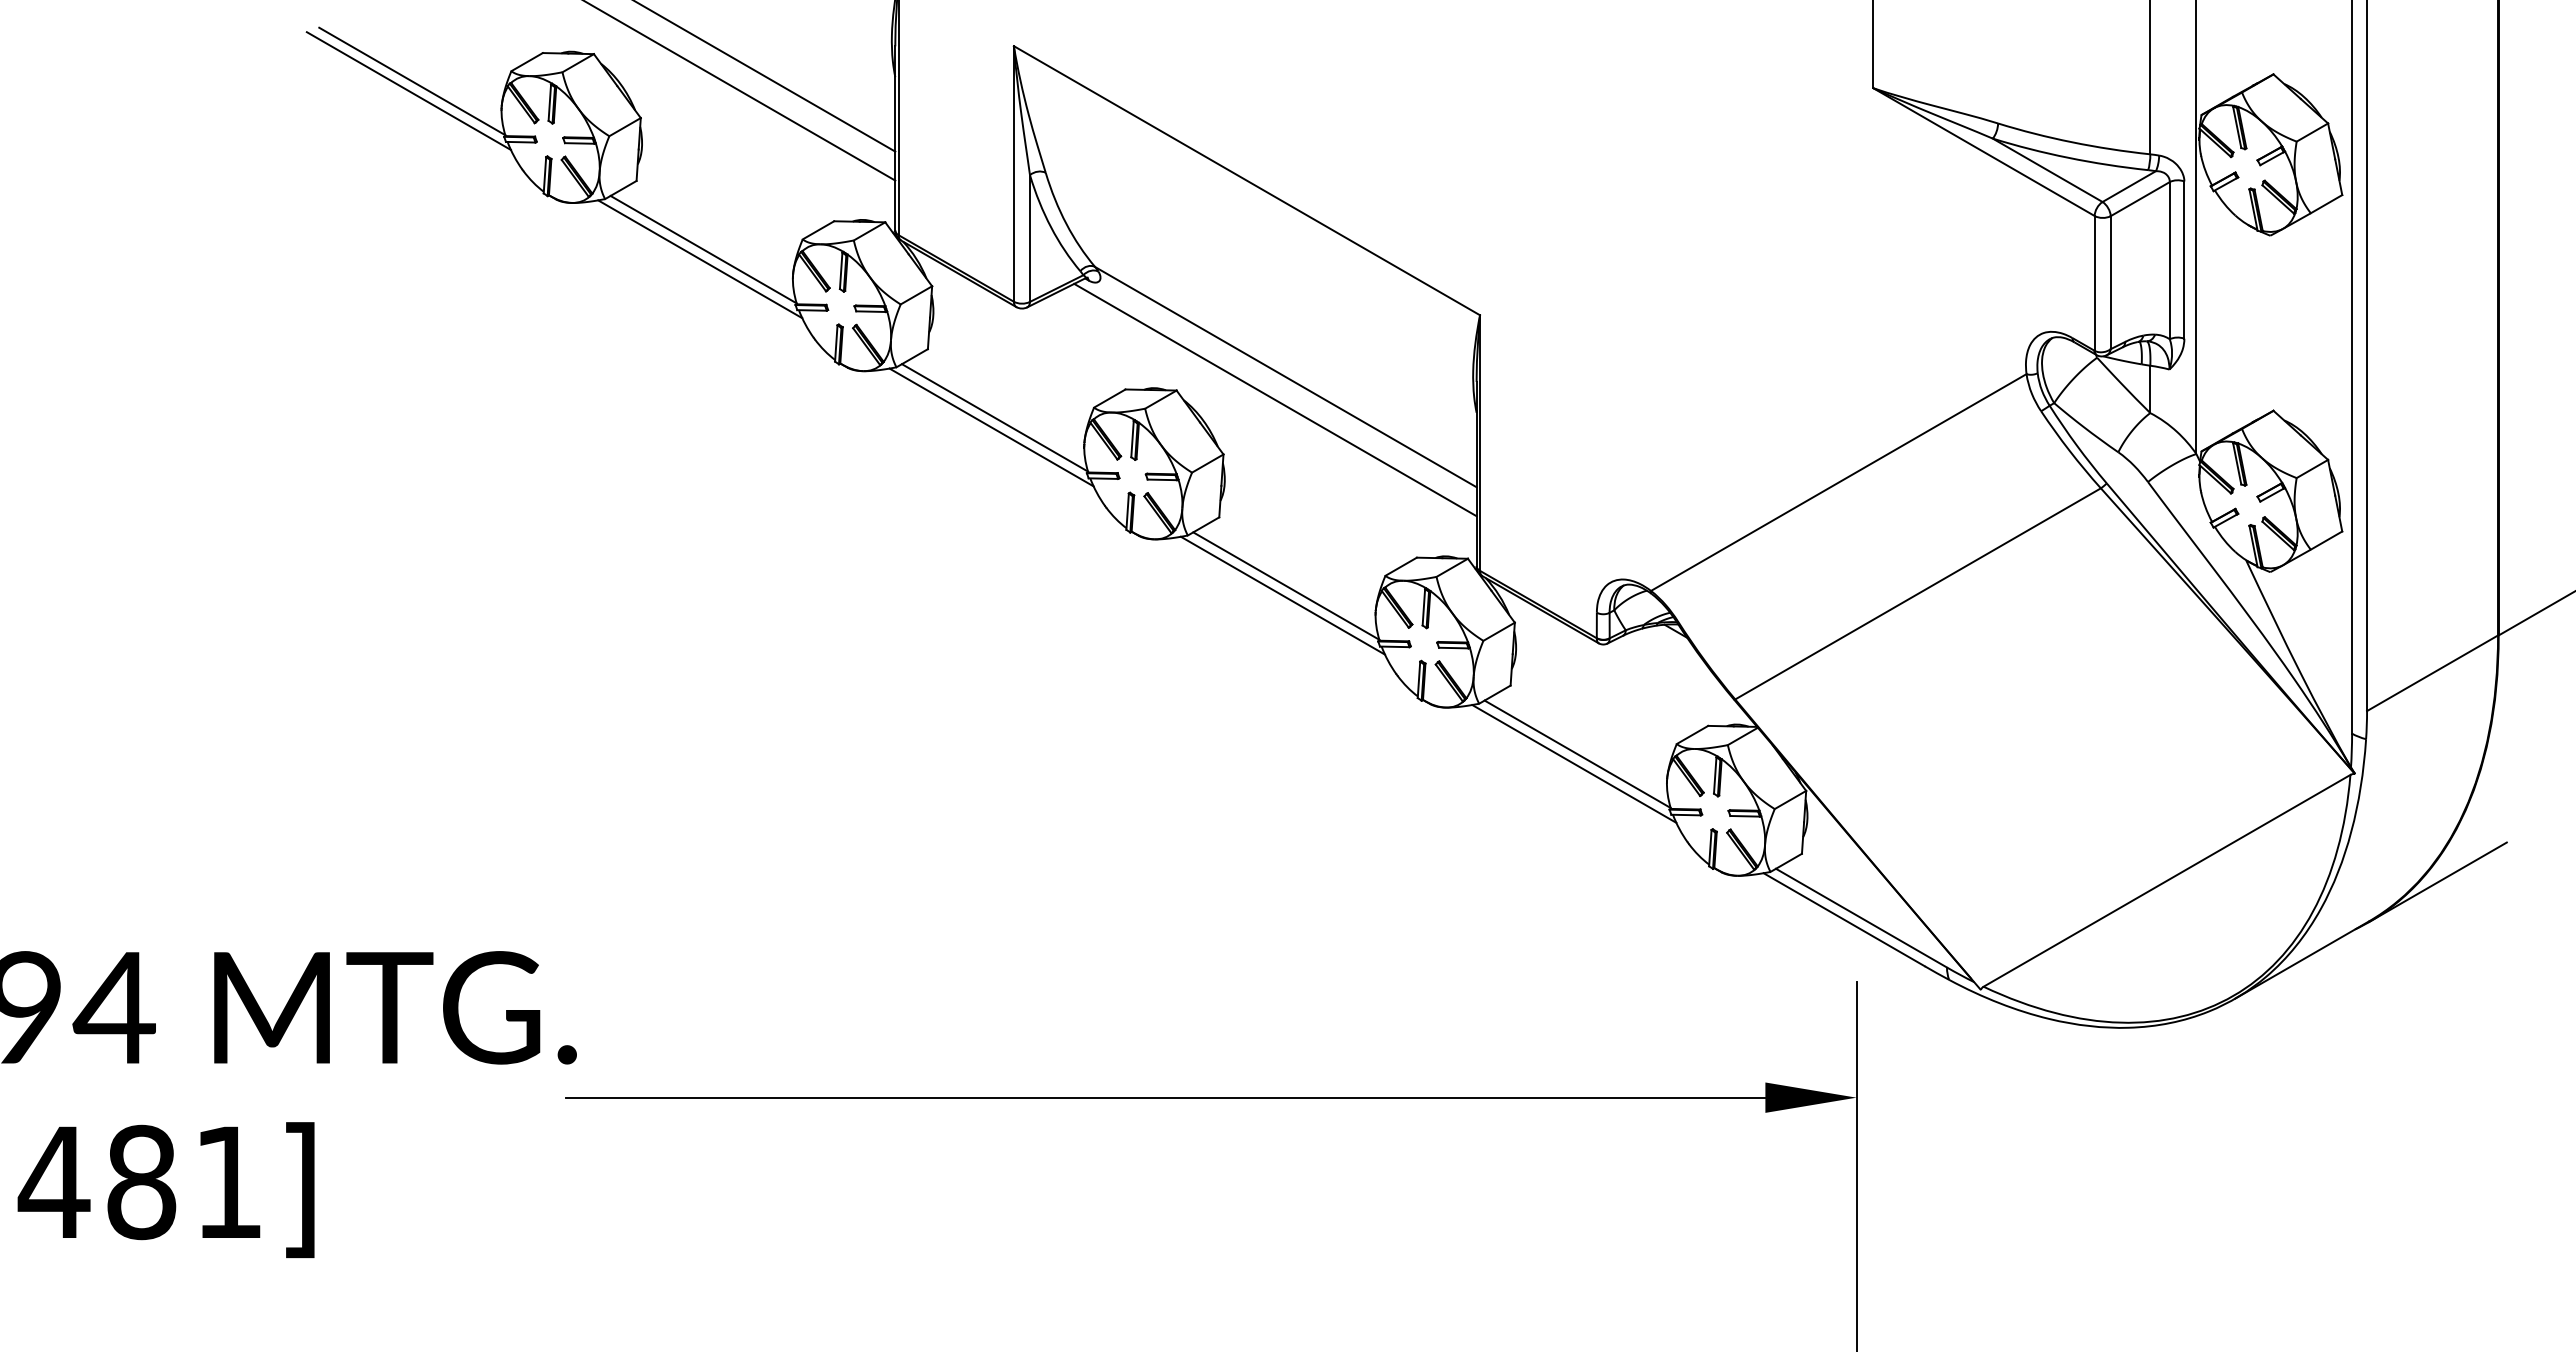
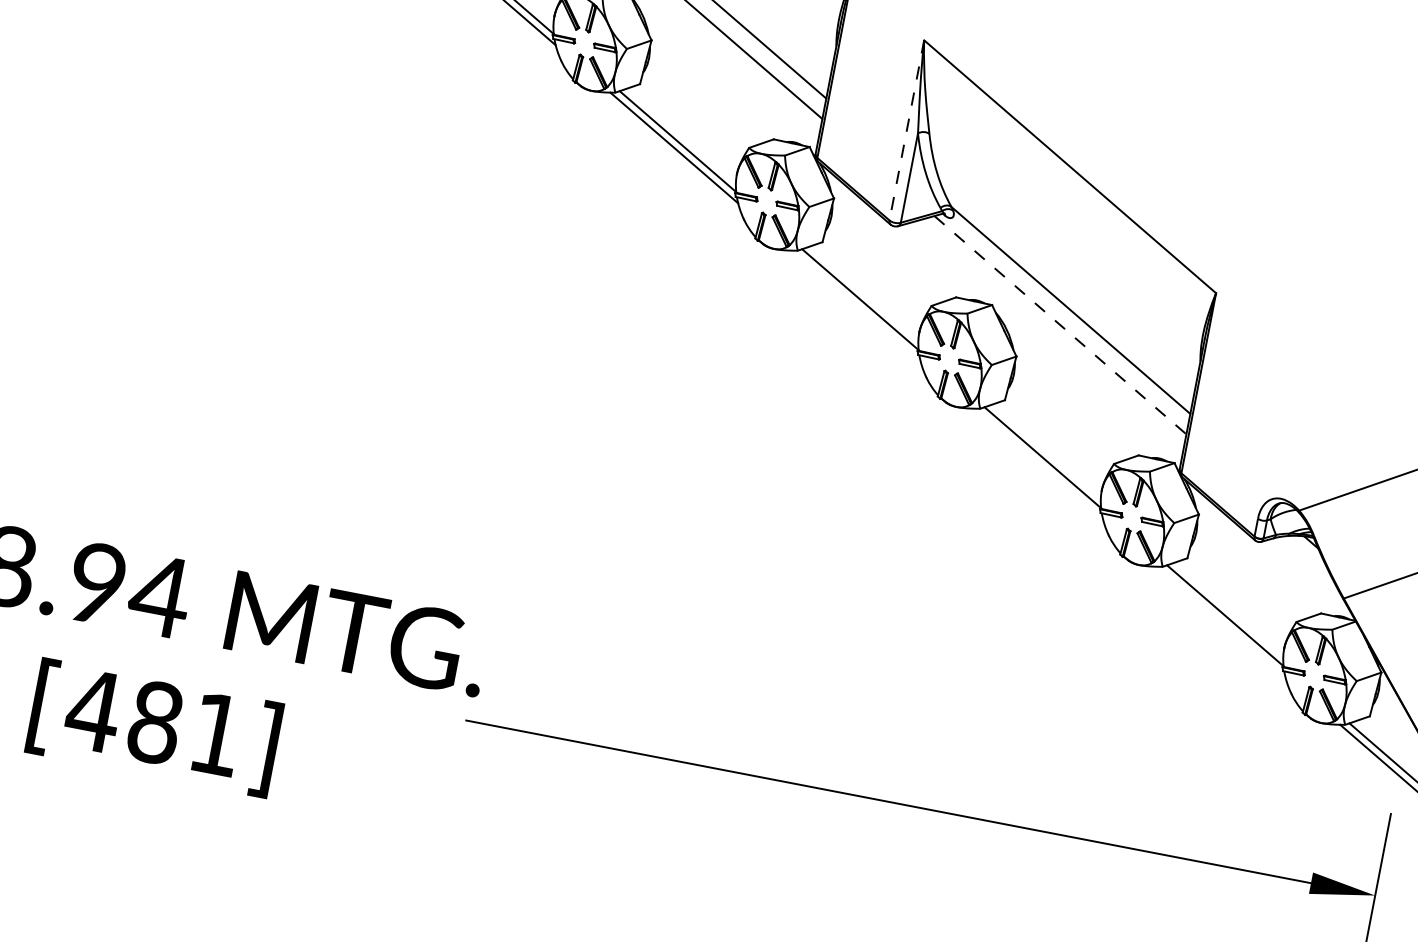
line: (1013, 173) -> (906, 130), solid -> dashed
line: (1275, 400) -> (1060, 325), solid -> dashed
line: (991, 427) -> (856, 306), removed
line: (1282, 595) -> (1038, 463), removed
line: (1574, 763) -> (1221, 621), removed

